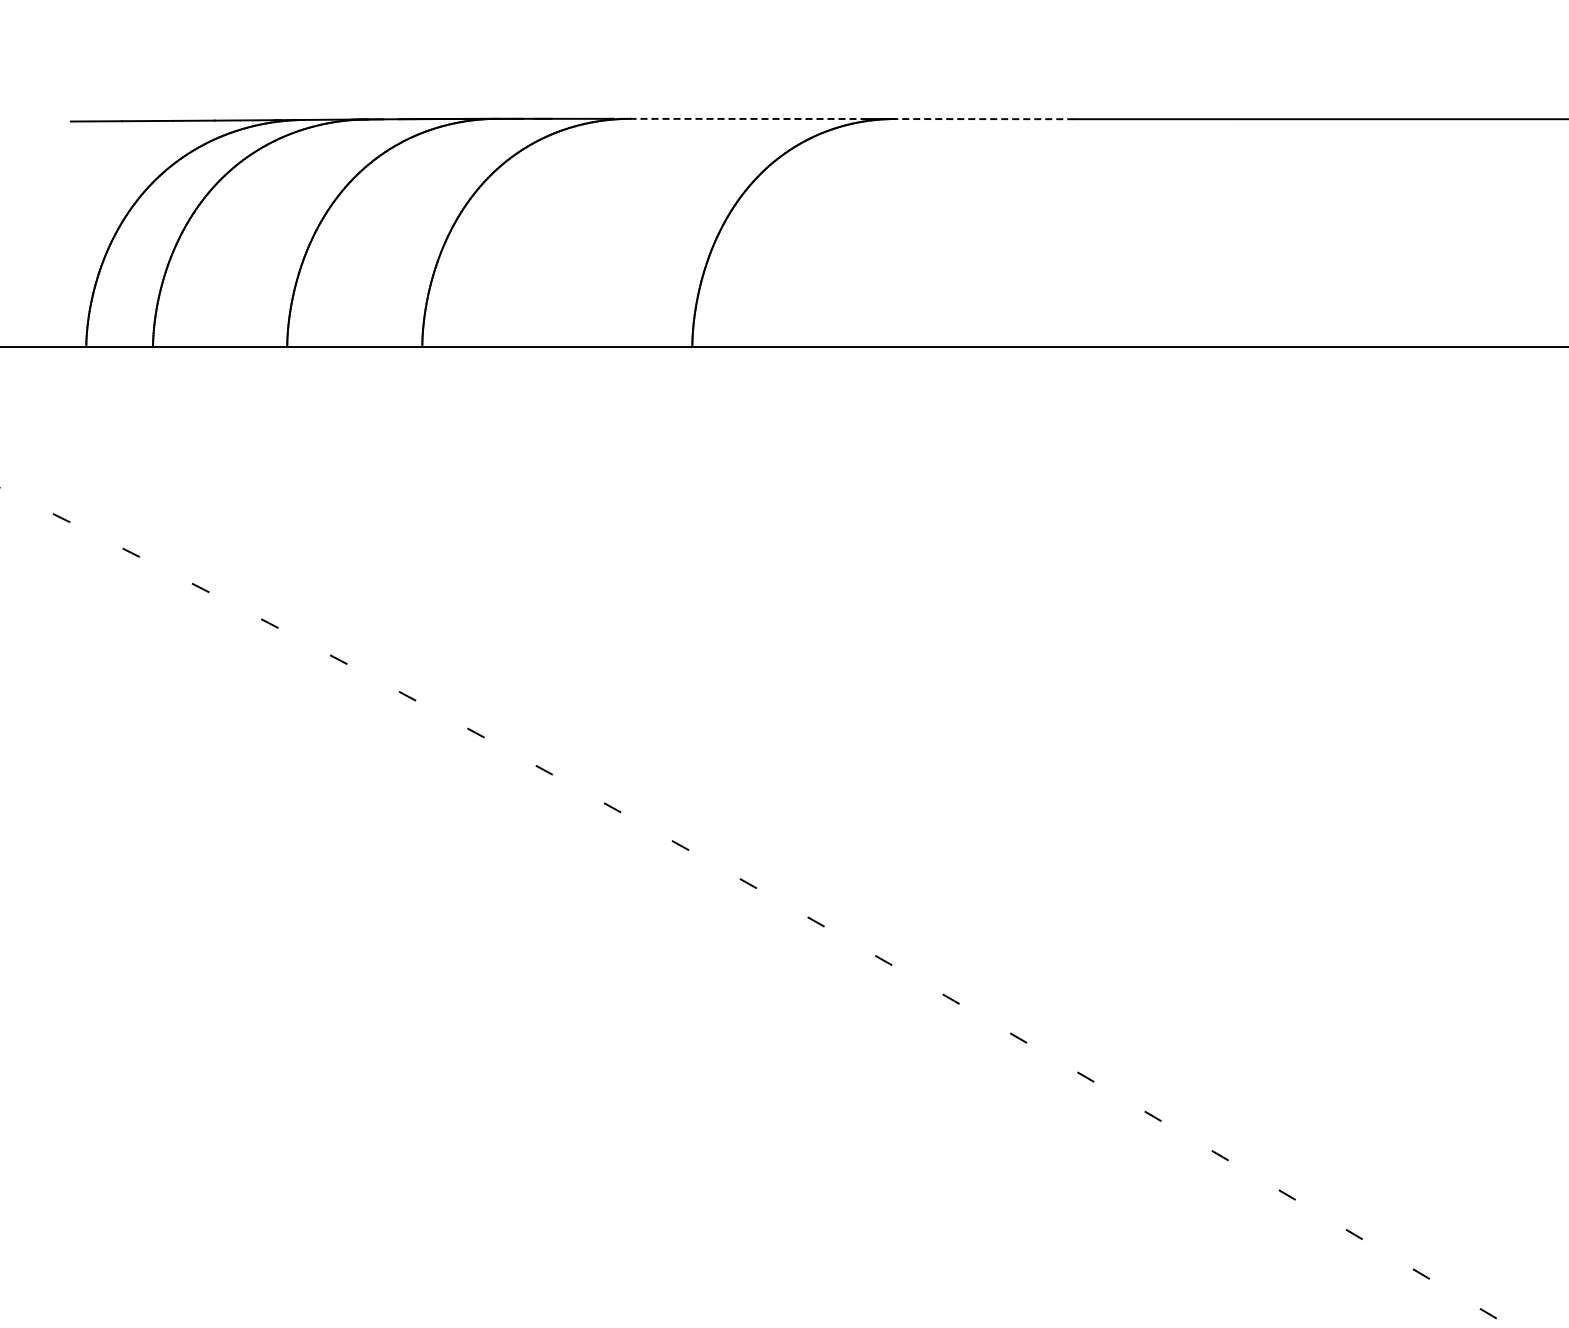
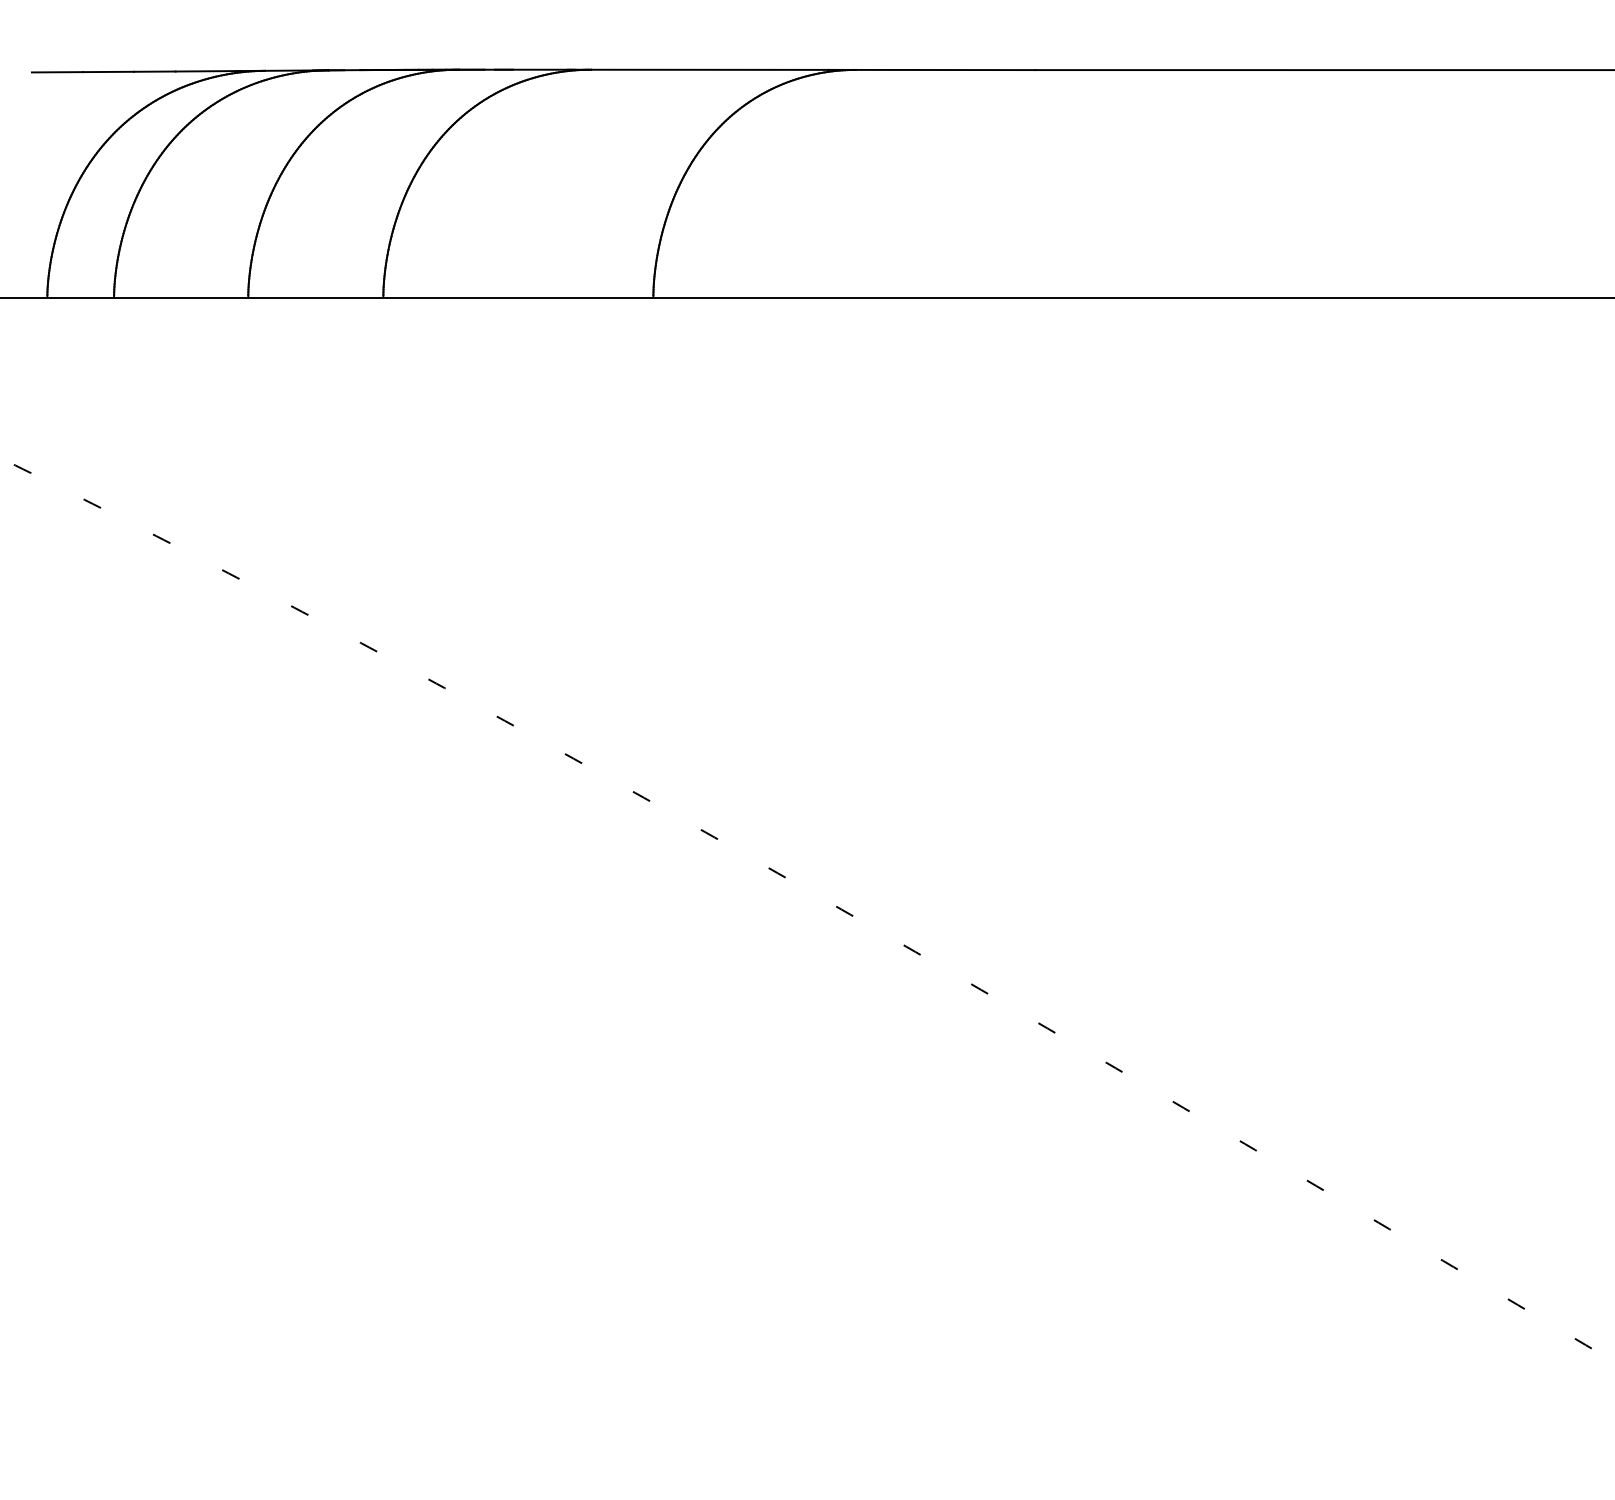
line: (736, 118) -> (697, 69), dashed -> solid
line: (984, 119) -> (945, 70), dashed -> solid

